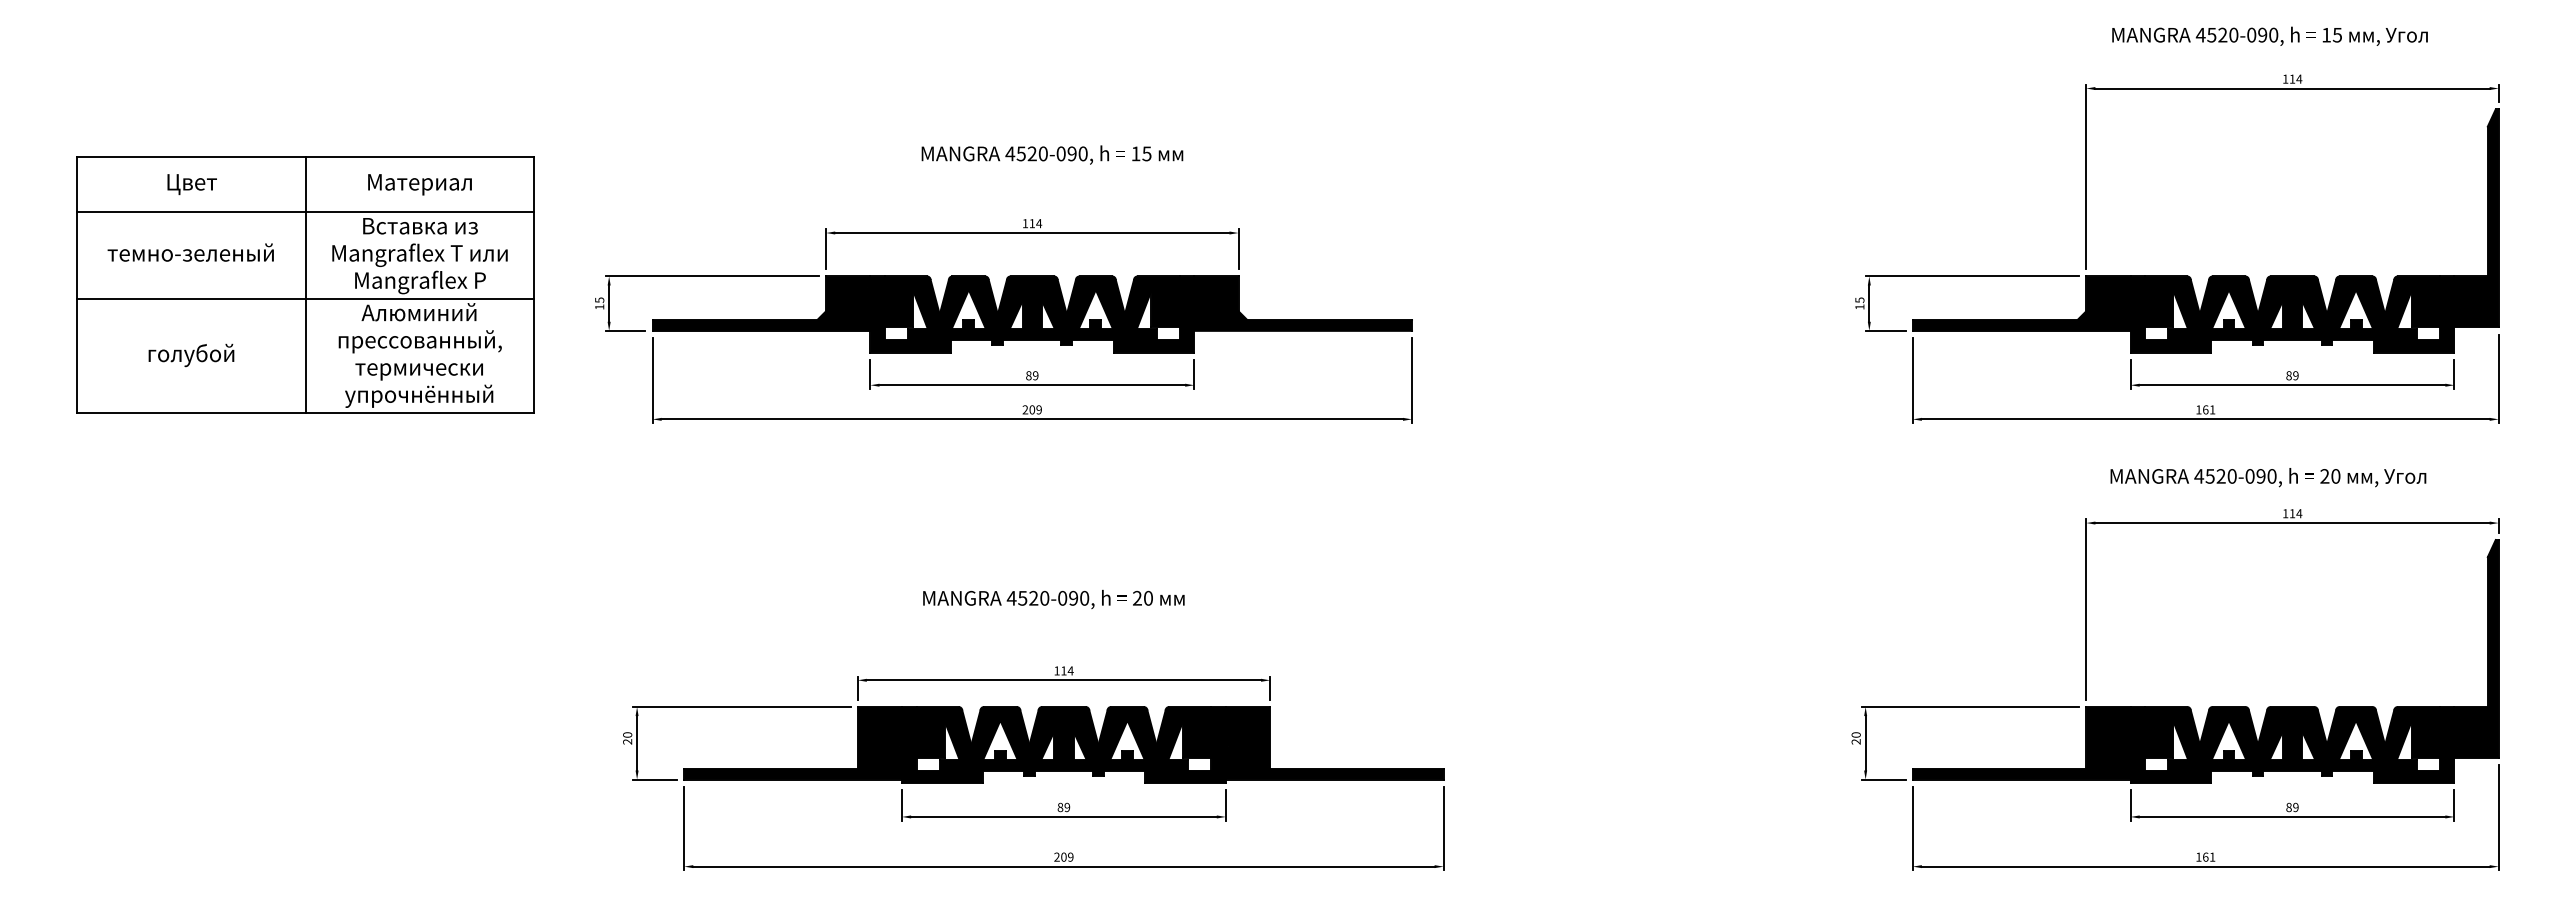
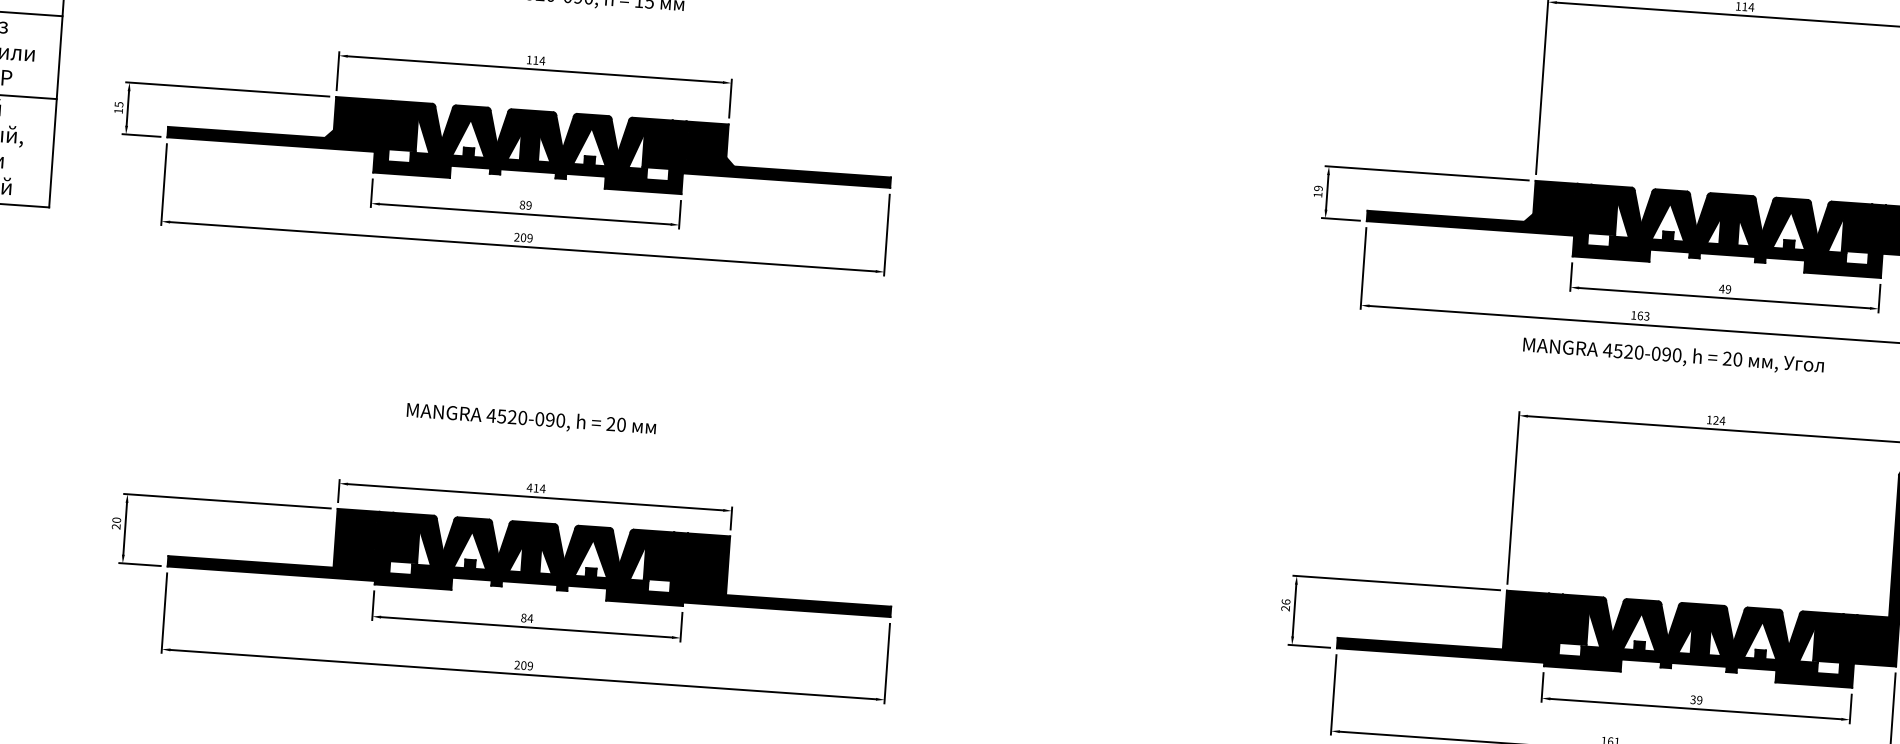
text: (1859, 300) -> (1318, 188), 15 -> 19
text: (2289, 375) -> (1722, 288), 89 -> 49
text: (2212, 409) -> (1646, 315), 161 -> 163
text: (2268, 477) -> (1673, 356), moved
text: (2292, 513) -> (1716, 420), 114 -> 124
text: (1057, 670) -> (530, 487), 114 -> 414
text: (1855, 734) -> (1285, 601), 20 -> 26
text: (1067, 807) -> (530, 618), 89 -> 84
text: (2288, 807) -> (1692, 699), 89 -> 39

